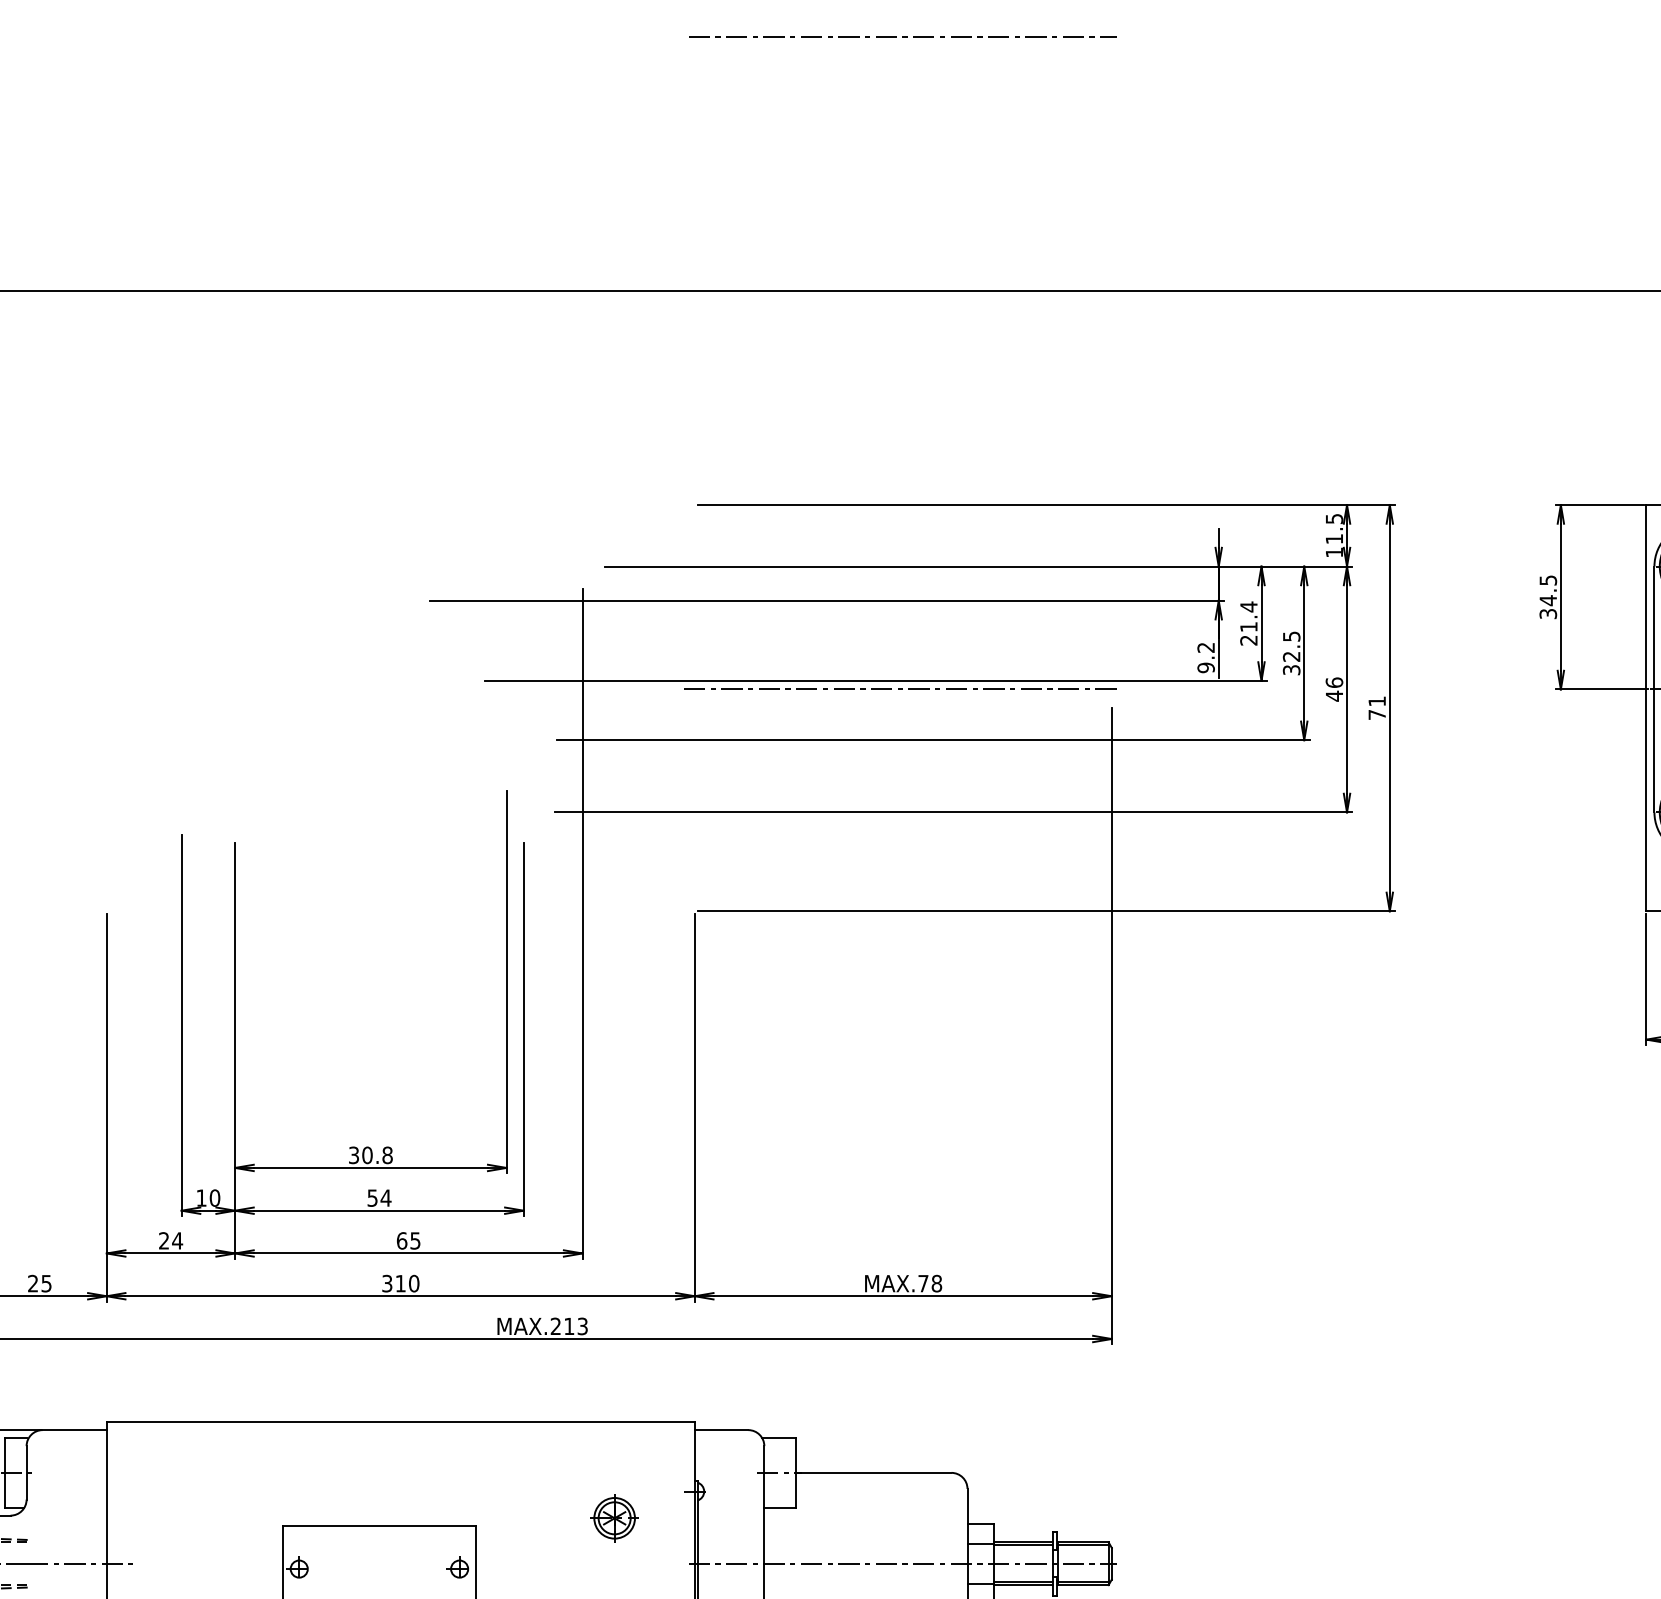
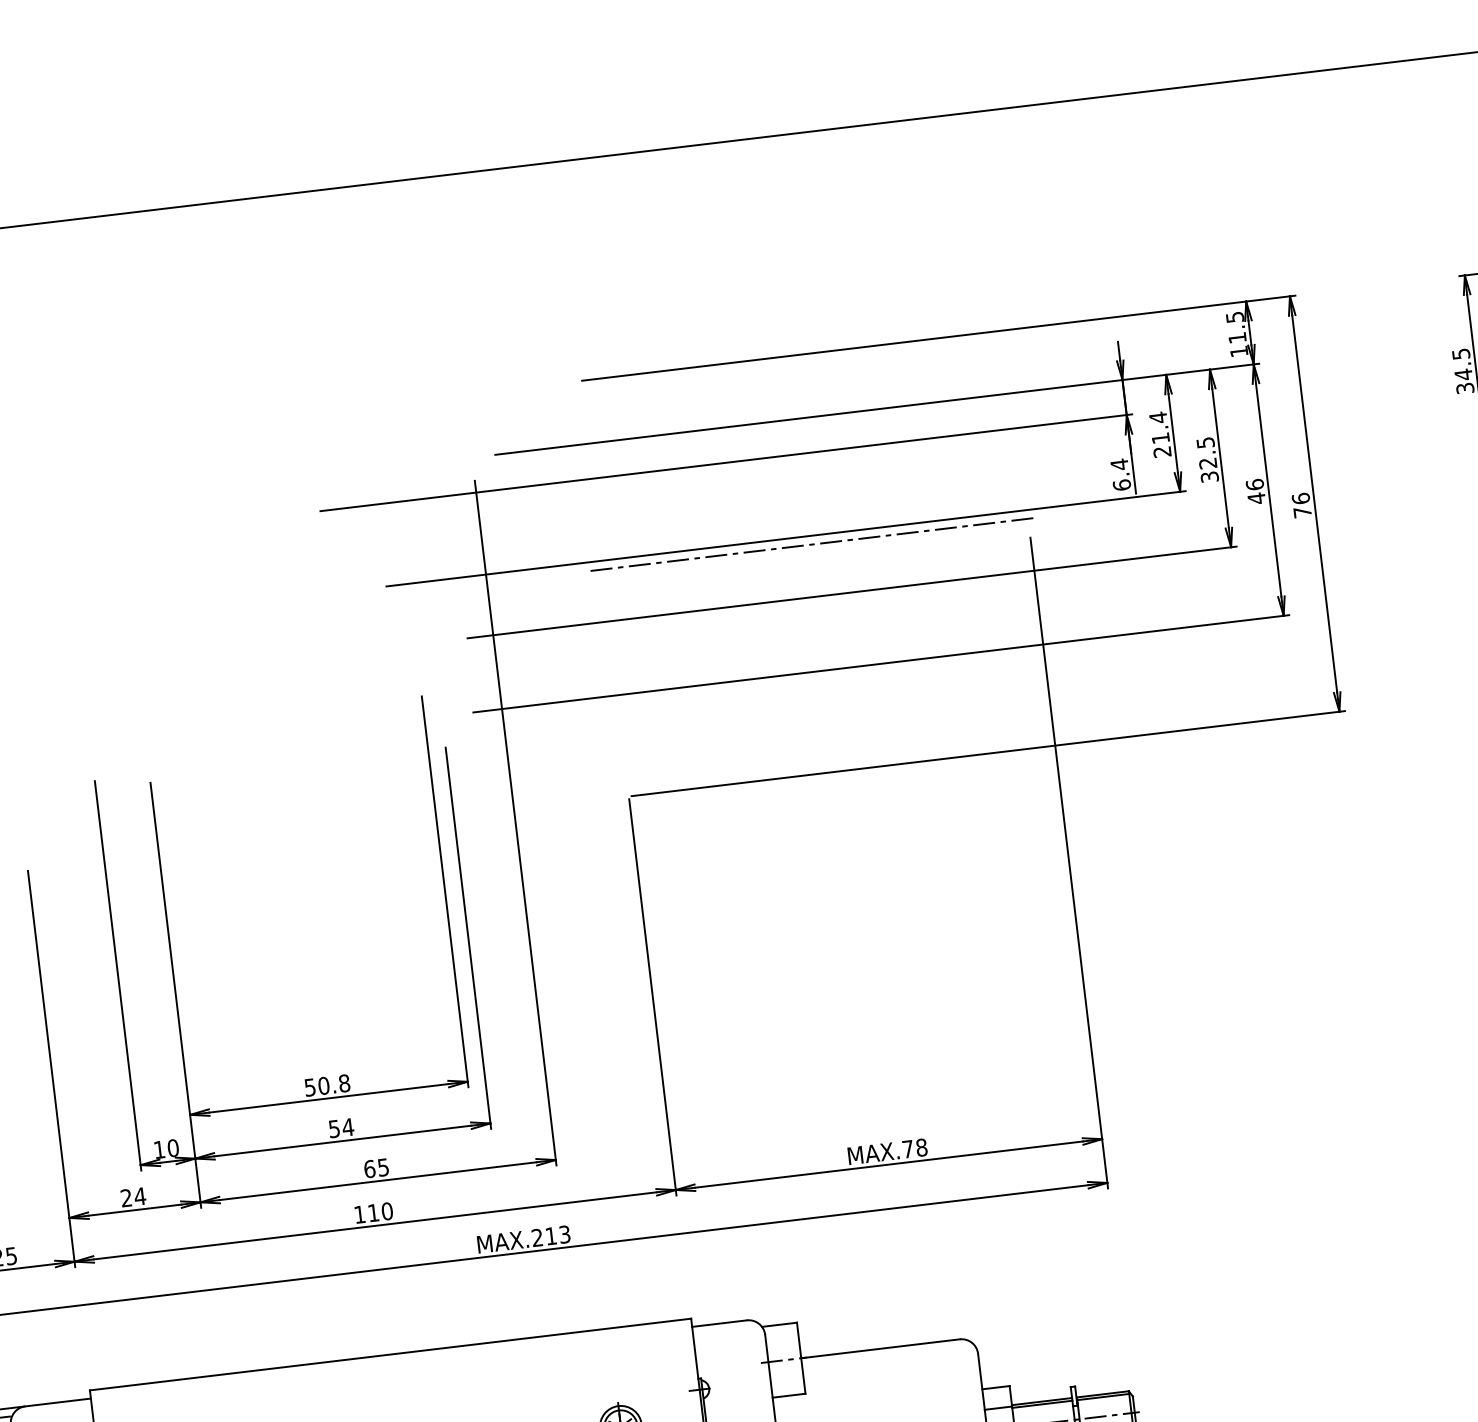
text: (1205, 657) -> (1120, 474), 9.2 -> 6.4
text: (1376, 701) -> (1300, 498), 71 -> 76
text: (353, 1154) -> (309, 1086), 30.8 -> 50.8
text: (387, 1283) -> (360, 1214), 310 -> 110

